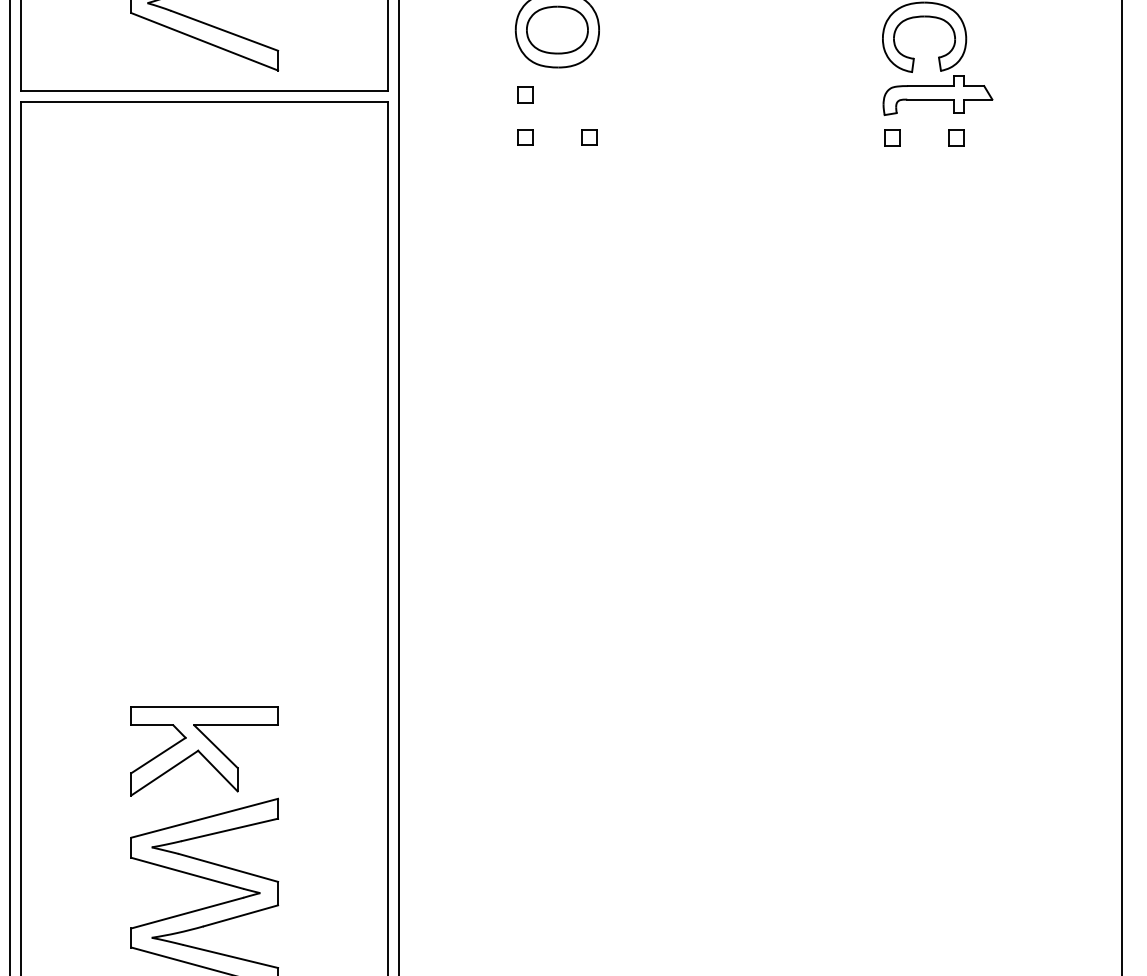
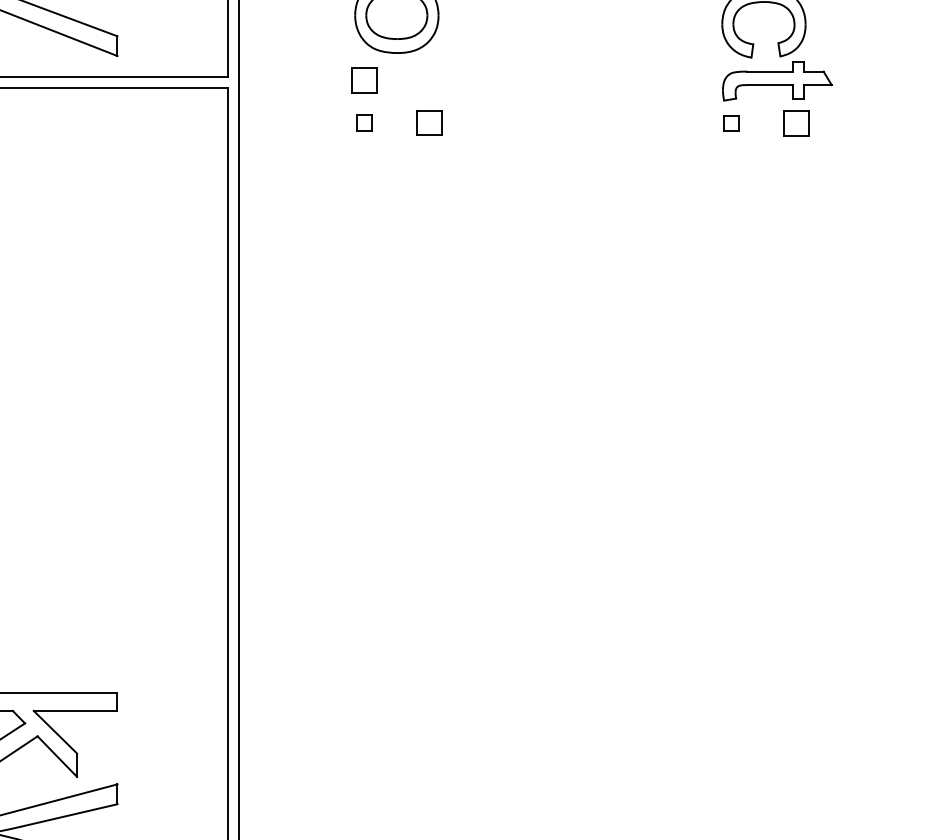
part: (525, 94) -> (364, 80), size x1.6
part: (589, 137) -> (428, 123), size x1.6
part: (956, 137) -> (795, 123), size x1.6

